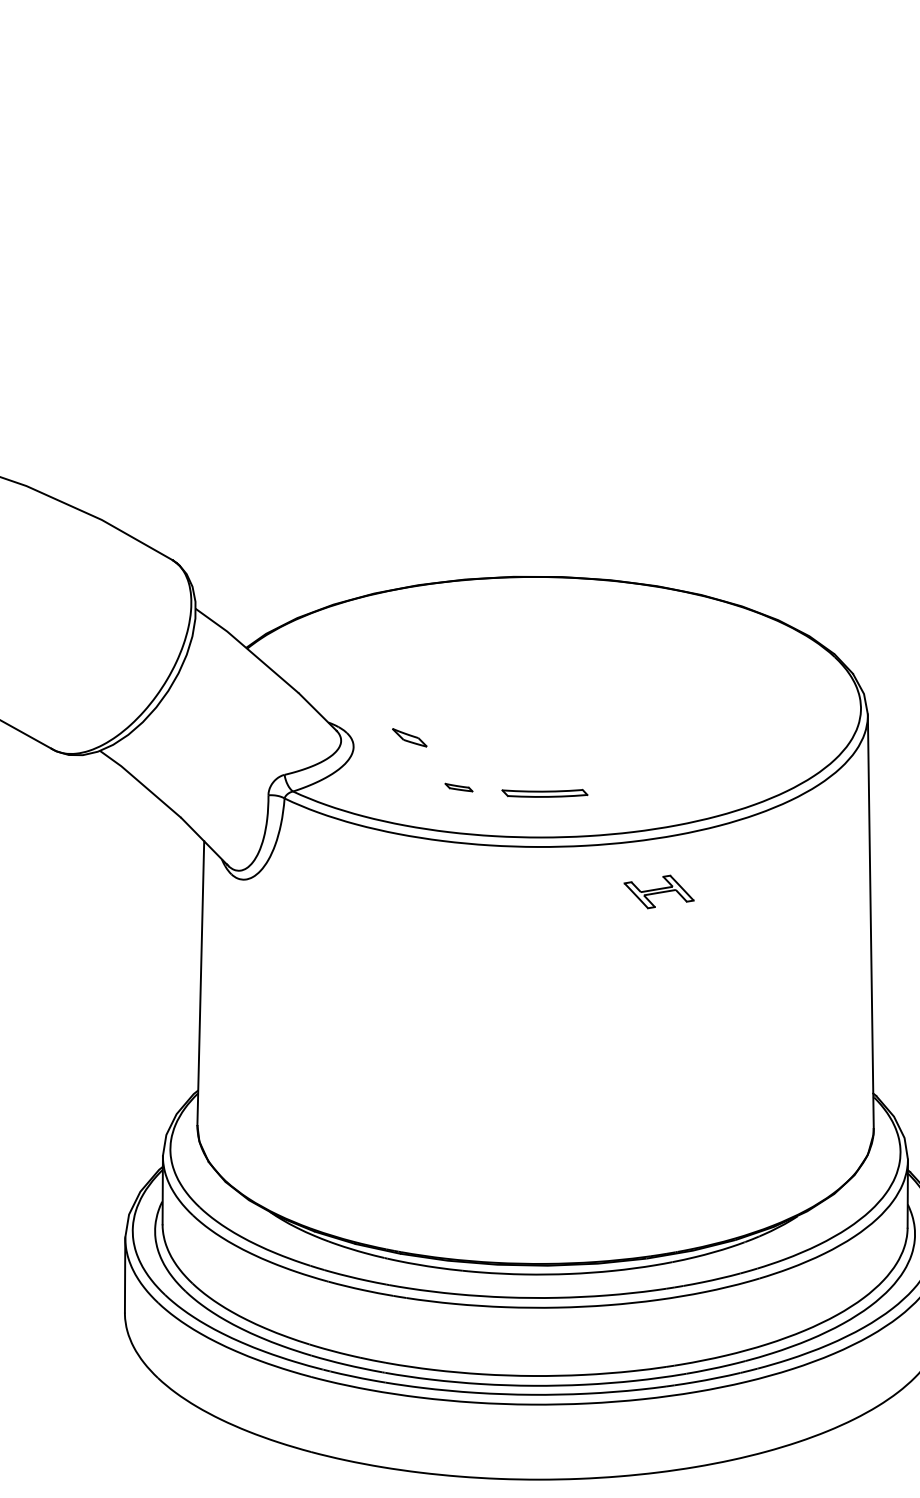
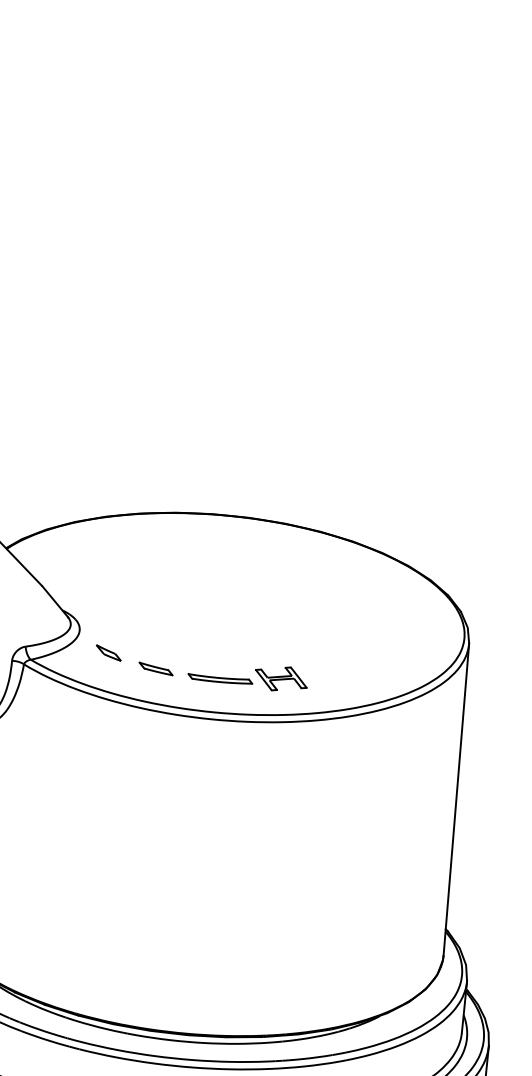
part: (409, 737) -> (108, 652), moved
part: (458, 787) -> (155, 668), size x1.67
part: (658, 891) -> (280, 678), moved

